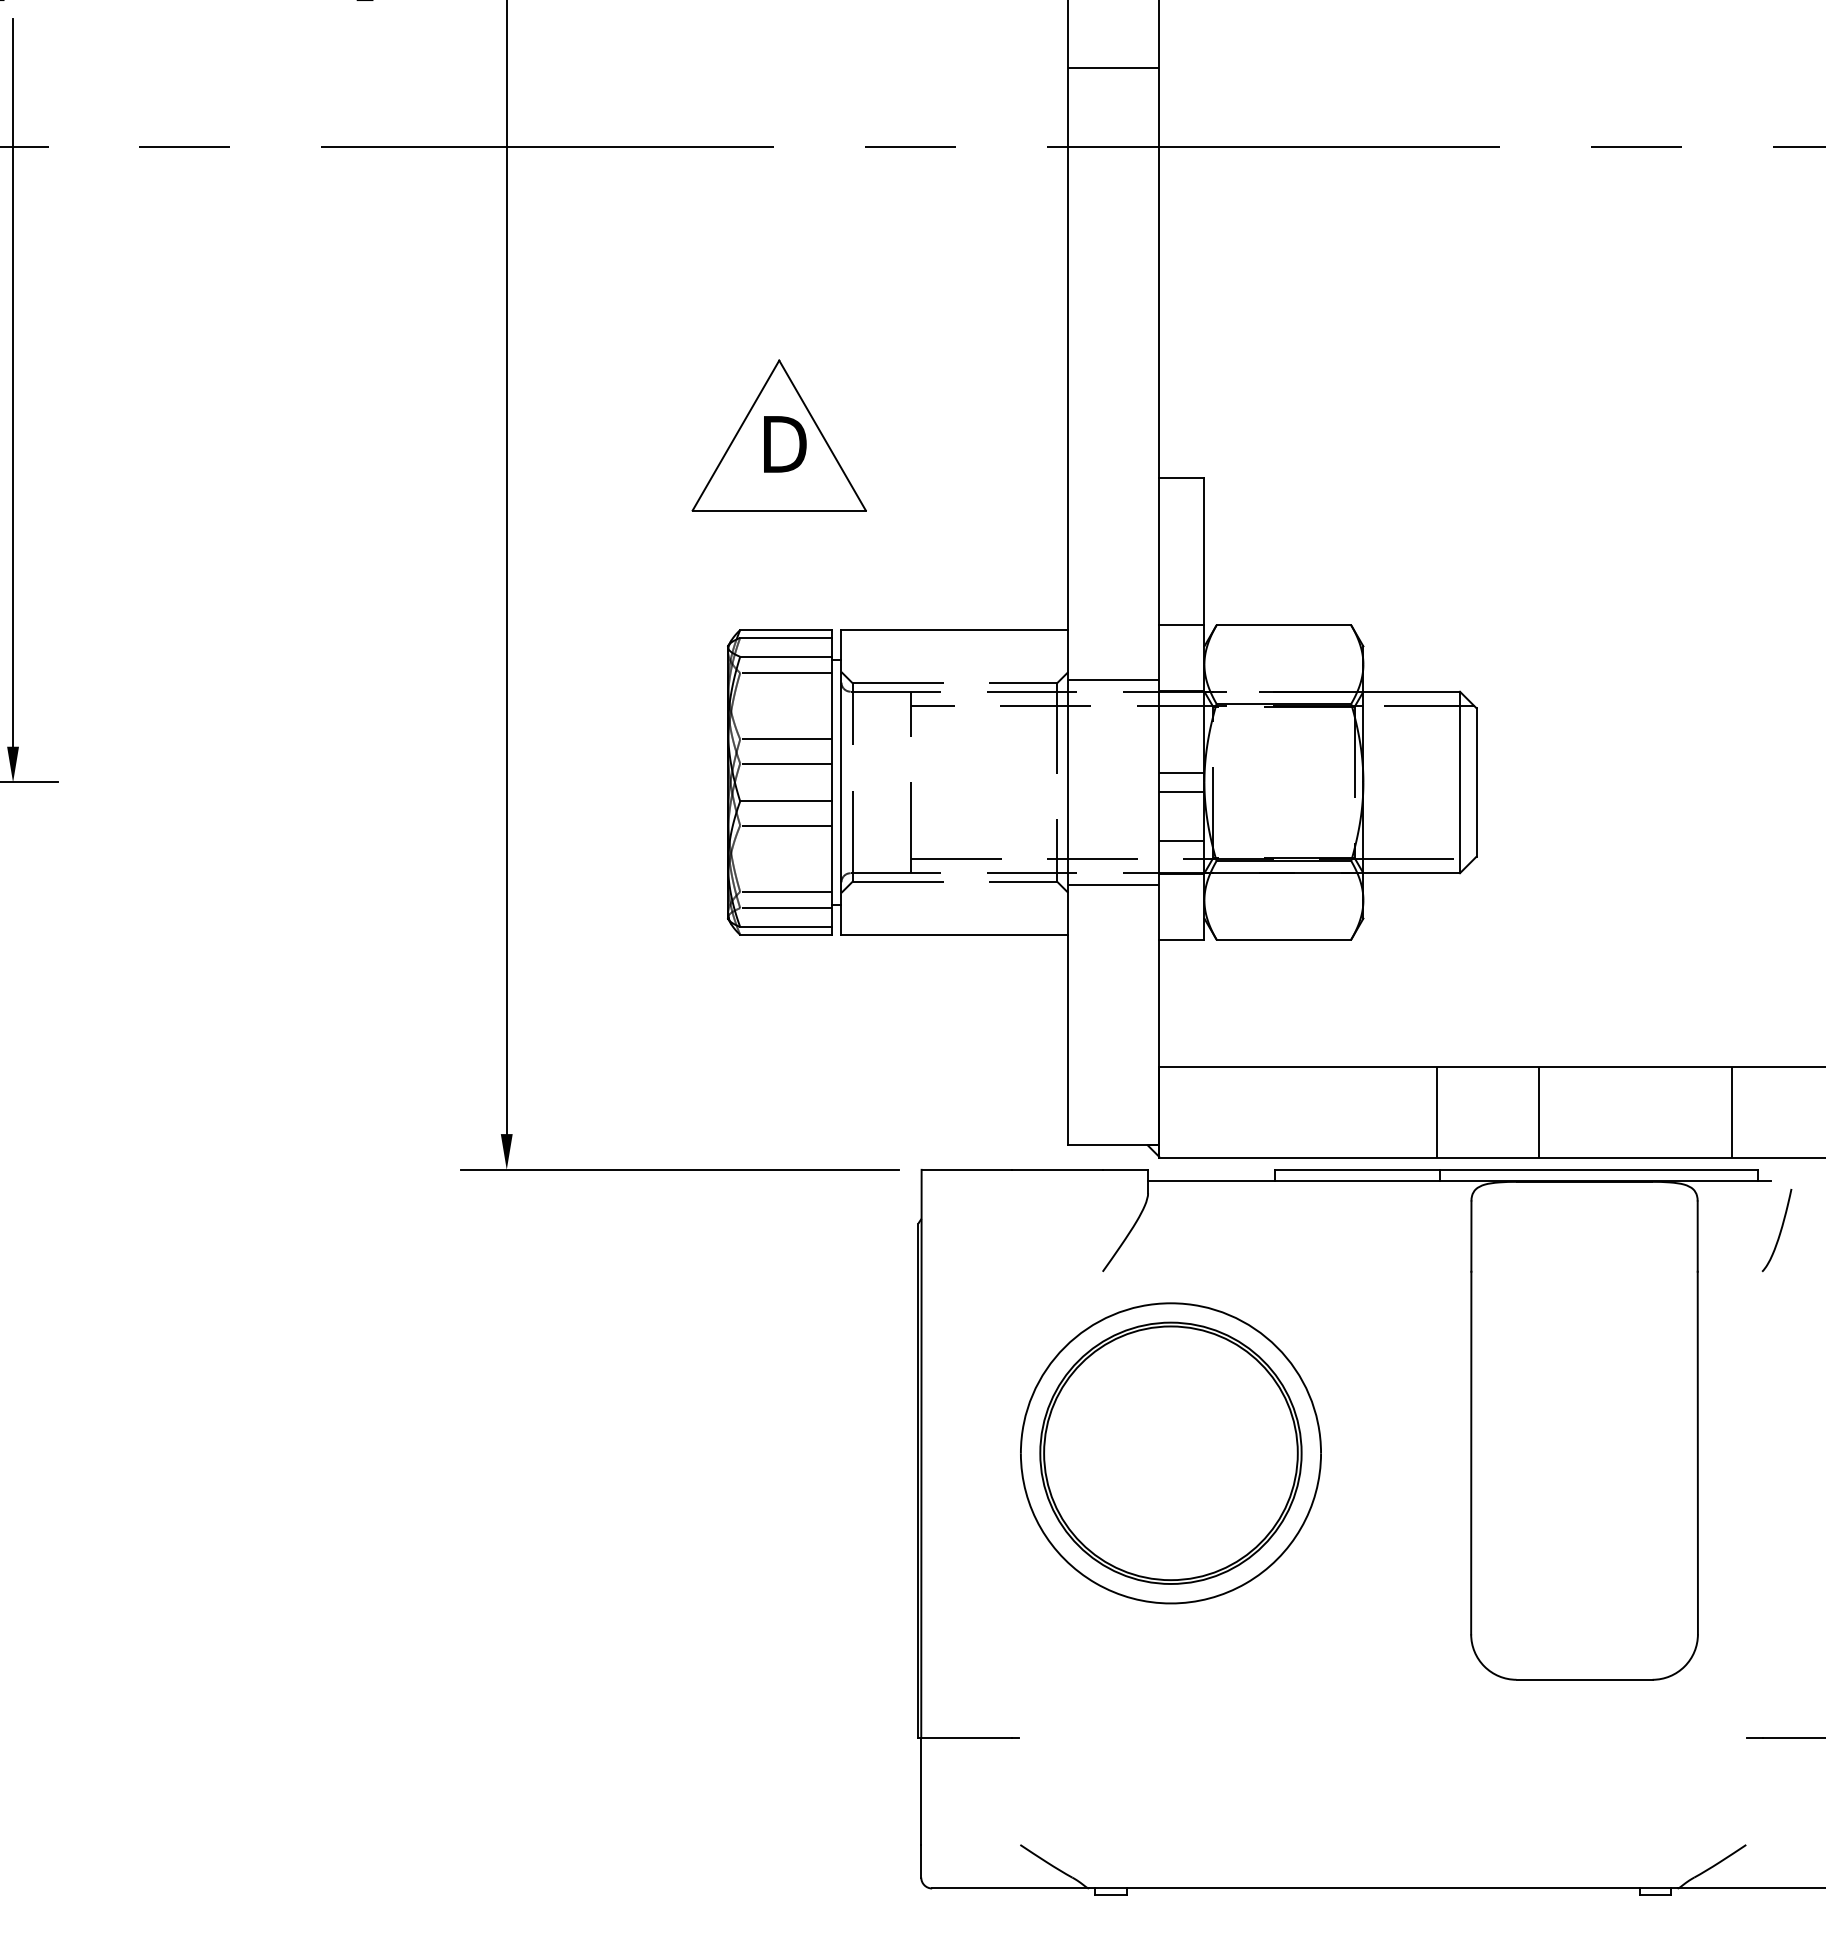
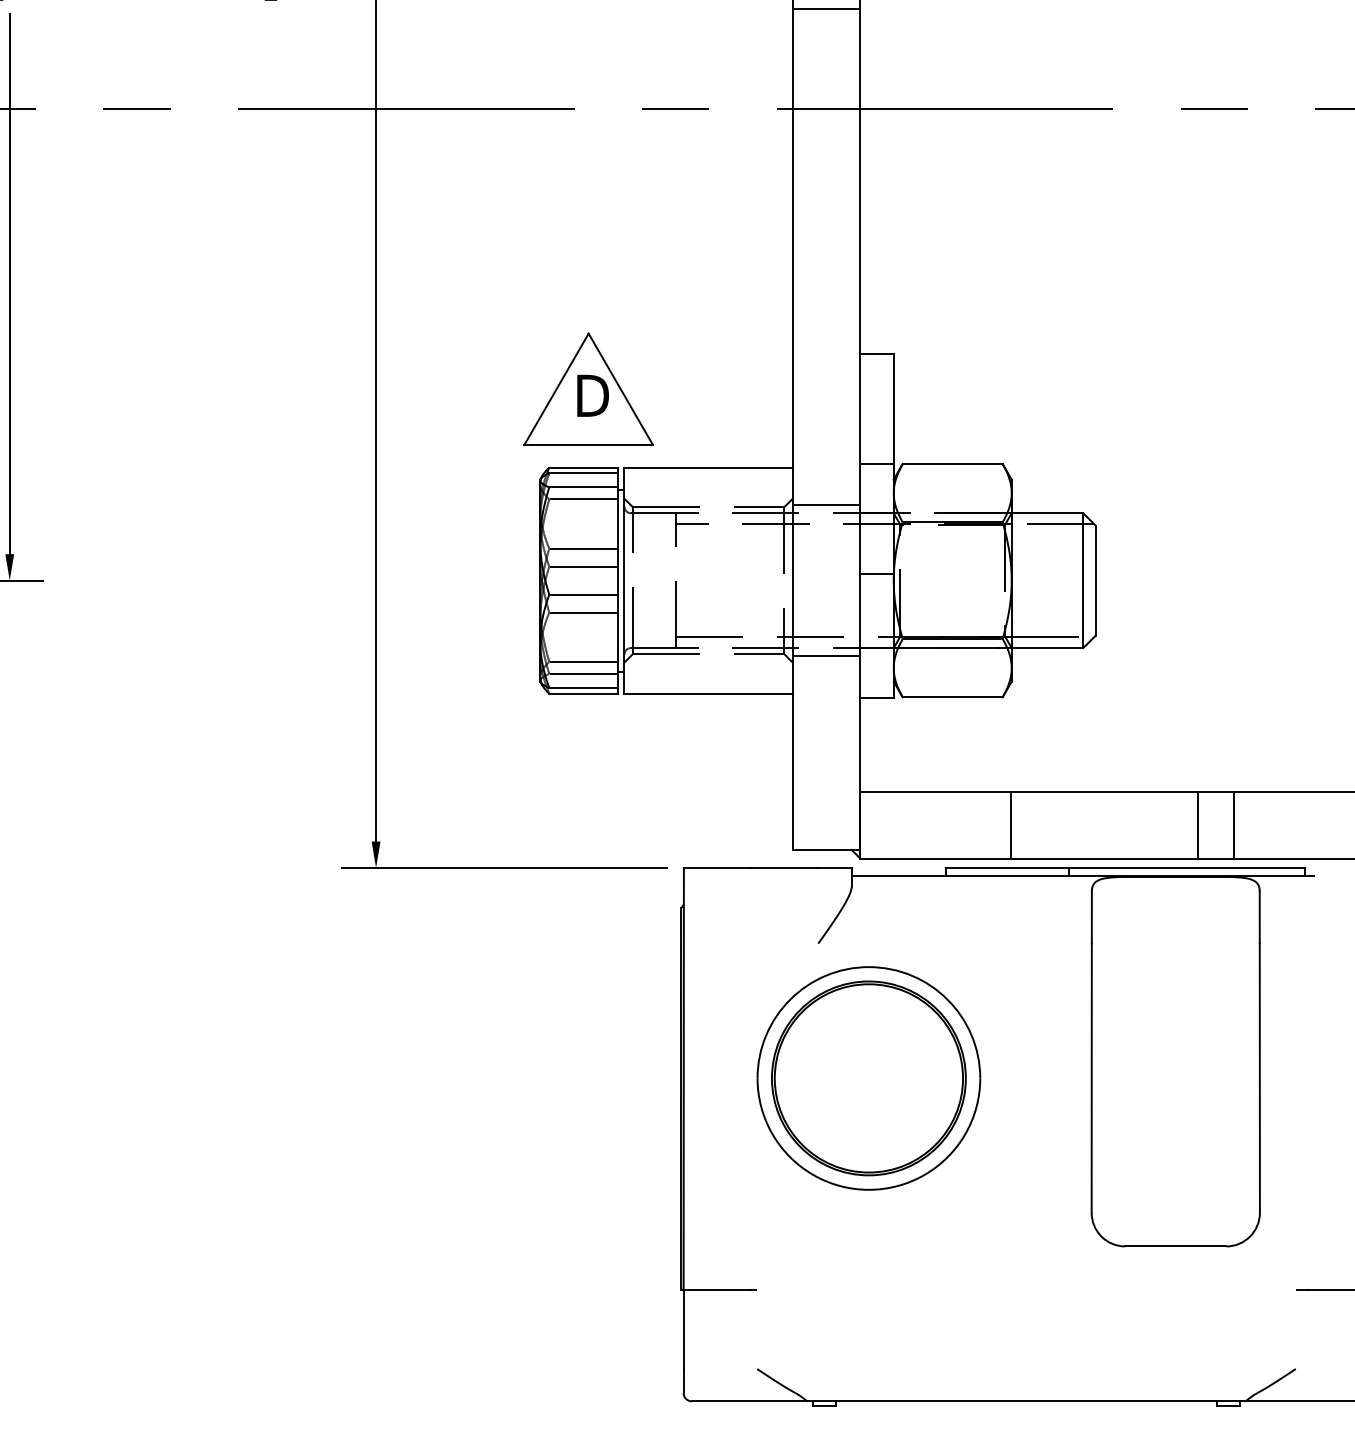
line: (1113, 67) -> (826, 8), moved
part: (778, 435) -> (588, 389), moved
line: (1181, 791) -> (876, 587), removed
line: (1181, 840) -> (876, 623), removed
line: (1436, 1112) -> (1010, 825), moved
line: (1539, 1112) -> (1198, 825), moved
line: (1731, 1112) -> (1233, 825), moved
curve: (1779, 1231) -> (1320, 913), removed

